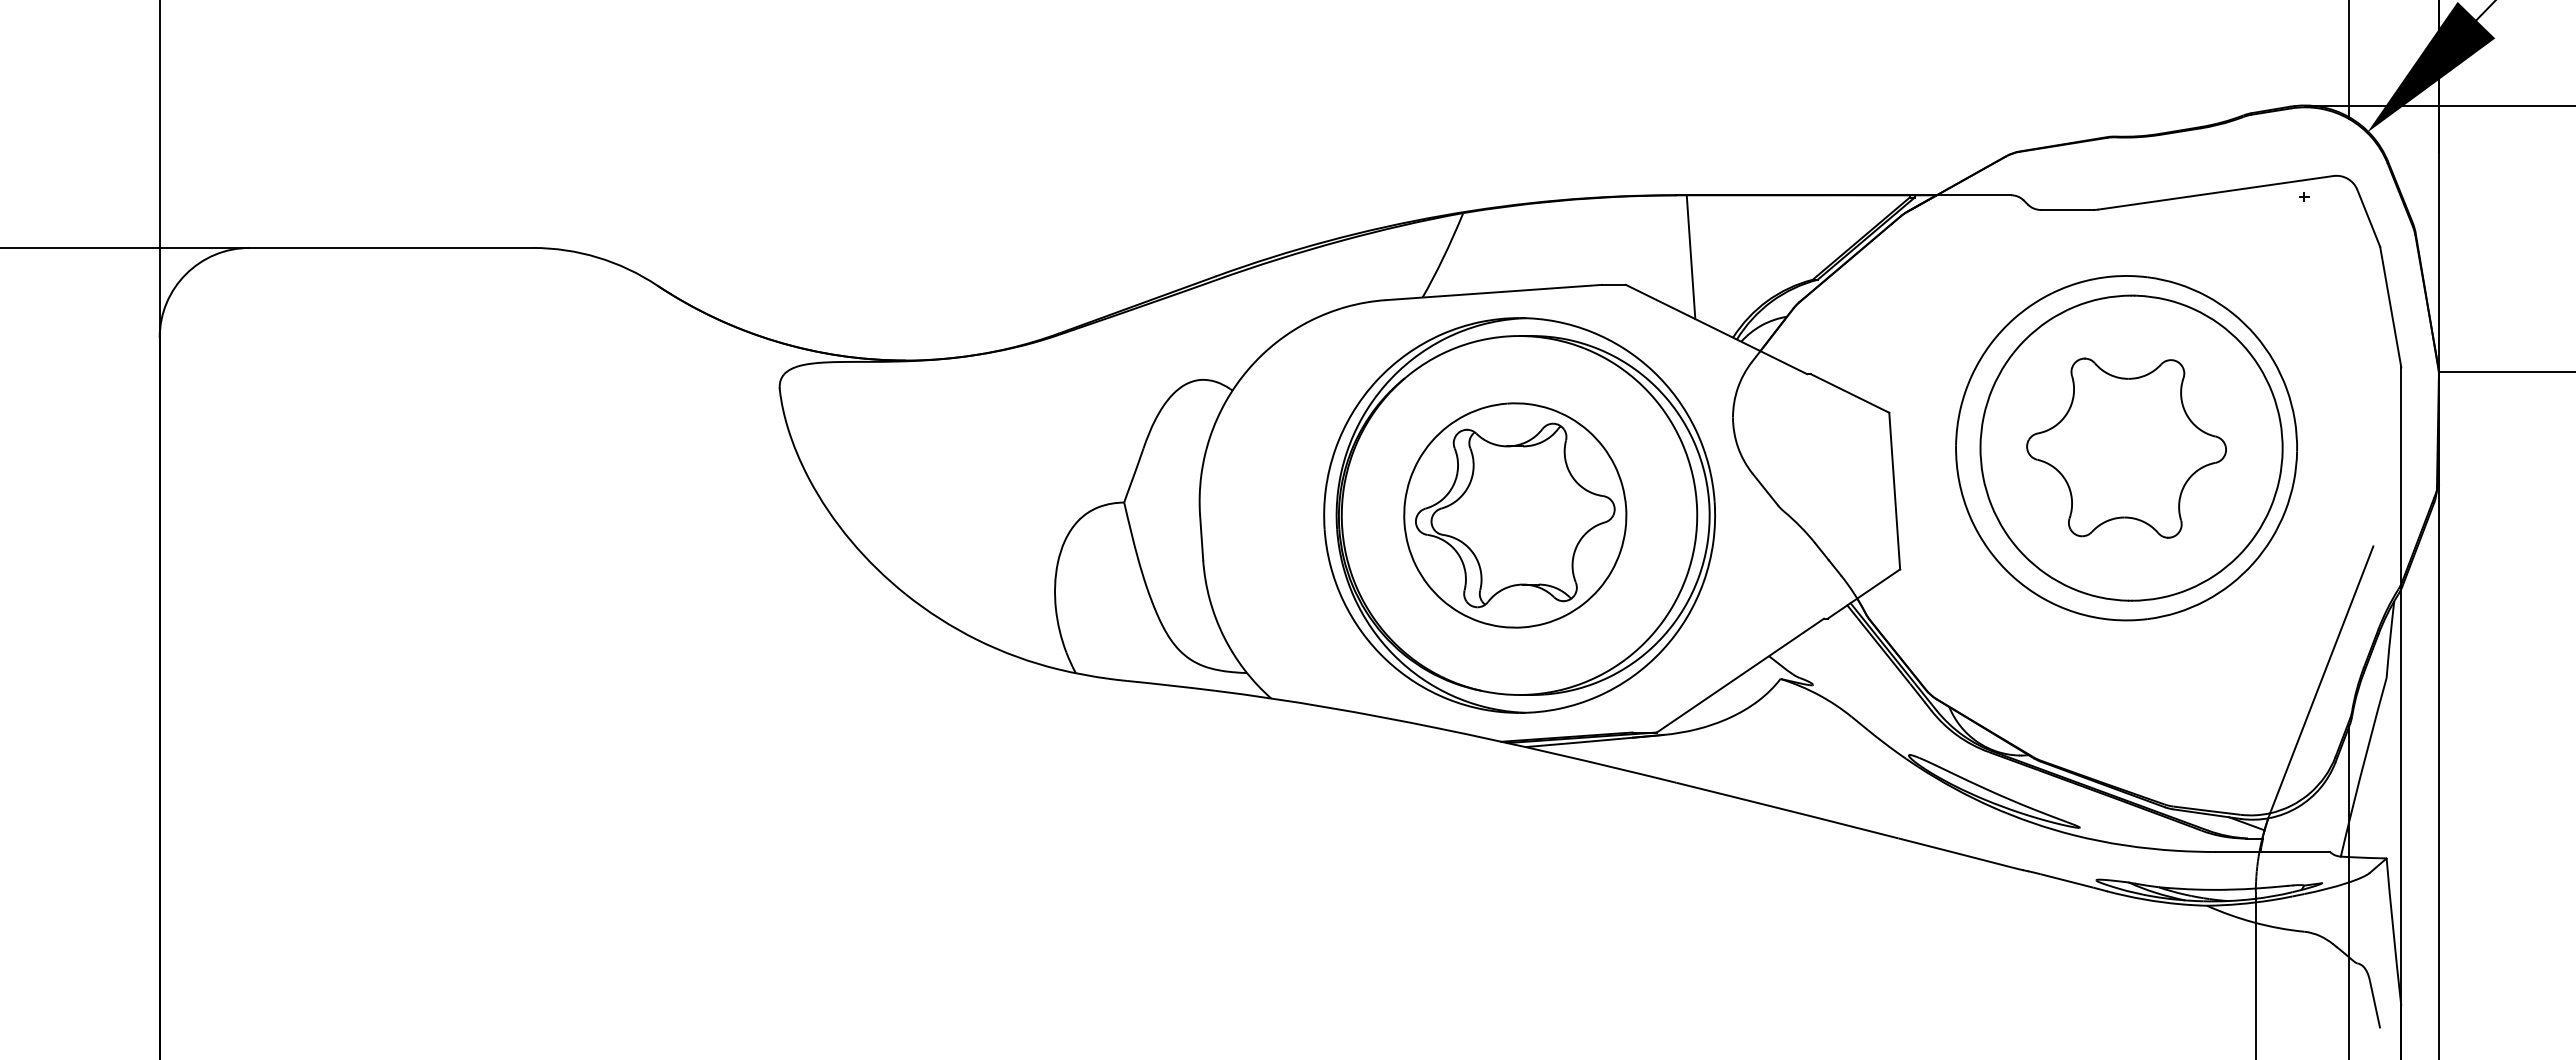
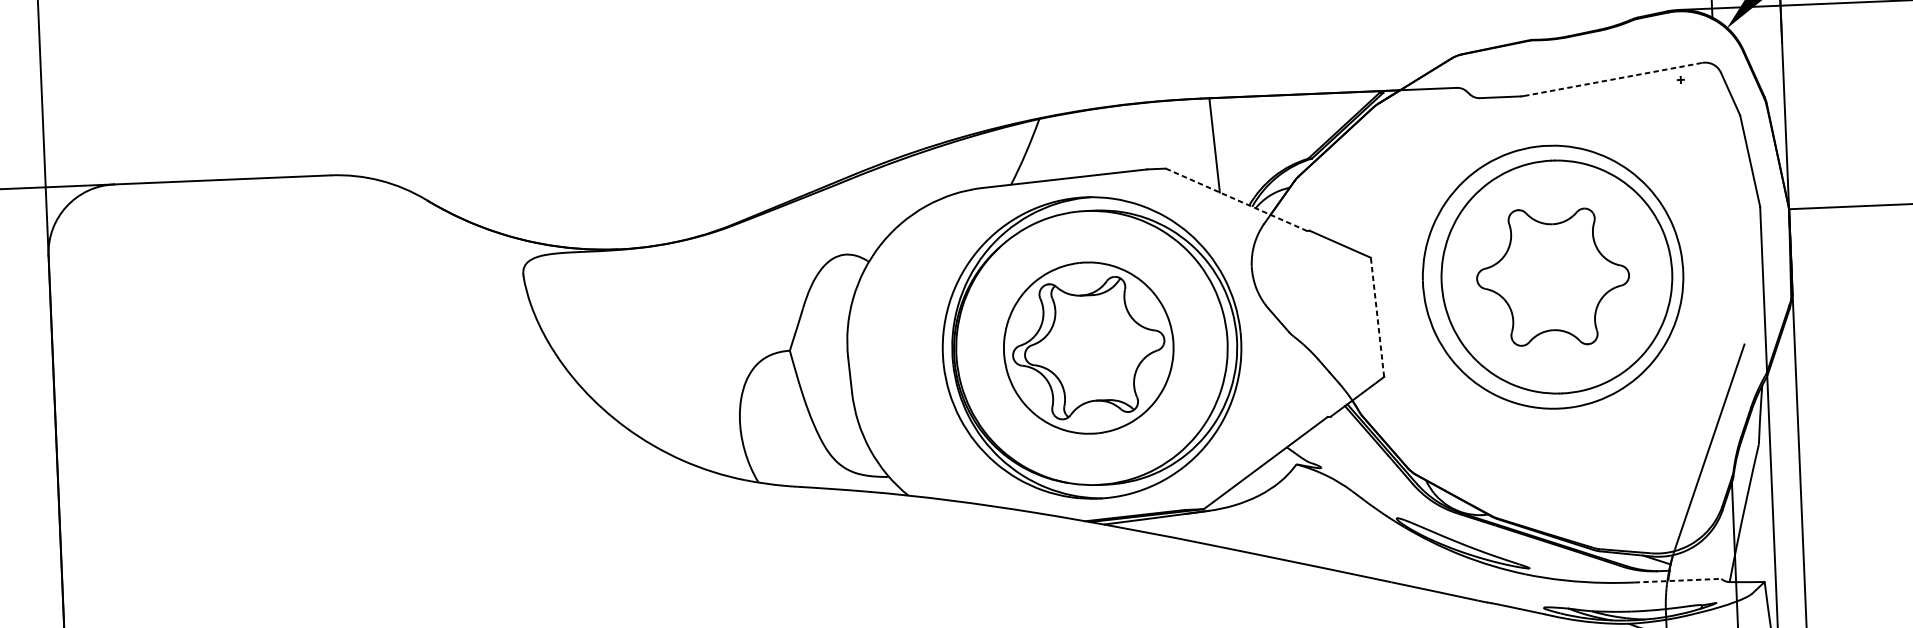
line: (2216, 192) -> (1613, 79), solid -> dashed
line: (1716, 329) -> (1236, 199), solid -> dashed
line: (1894, 491) -> (1377, 317), solid -> dashed
line: (2273, 852) -> (1678, 581), solid -> dashed

